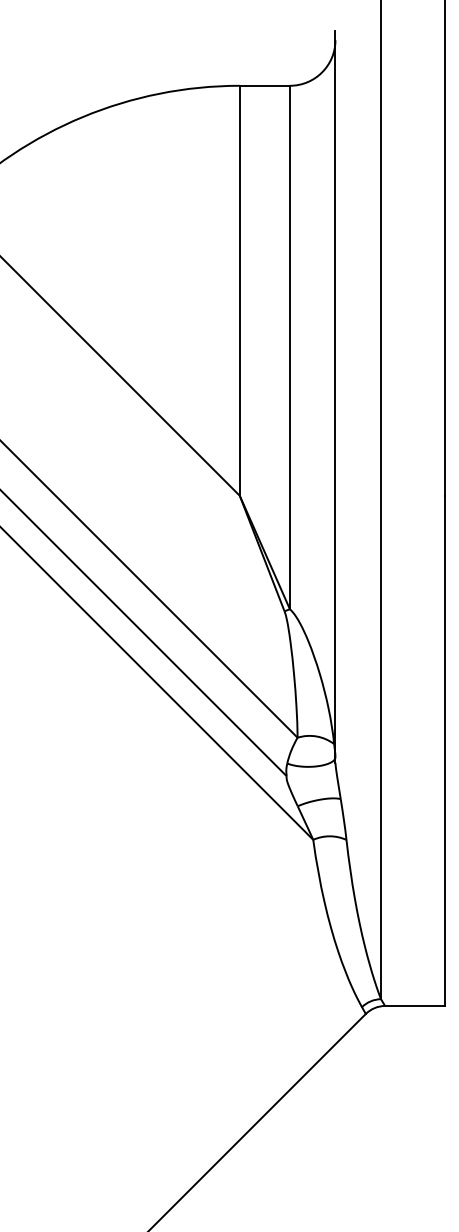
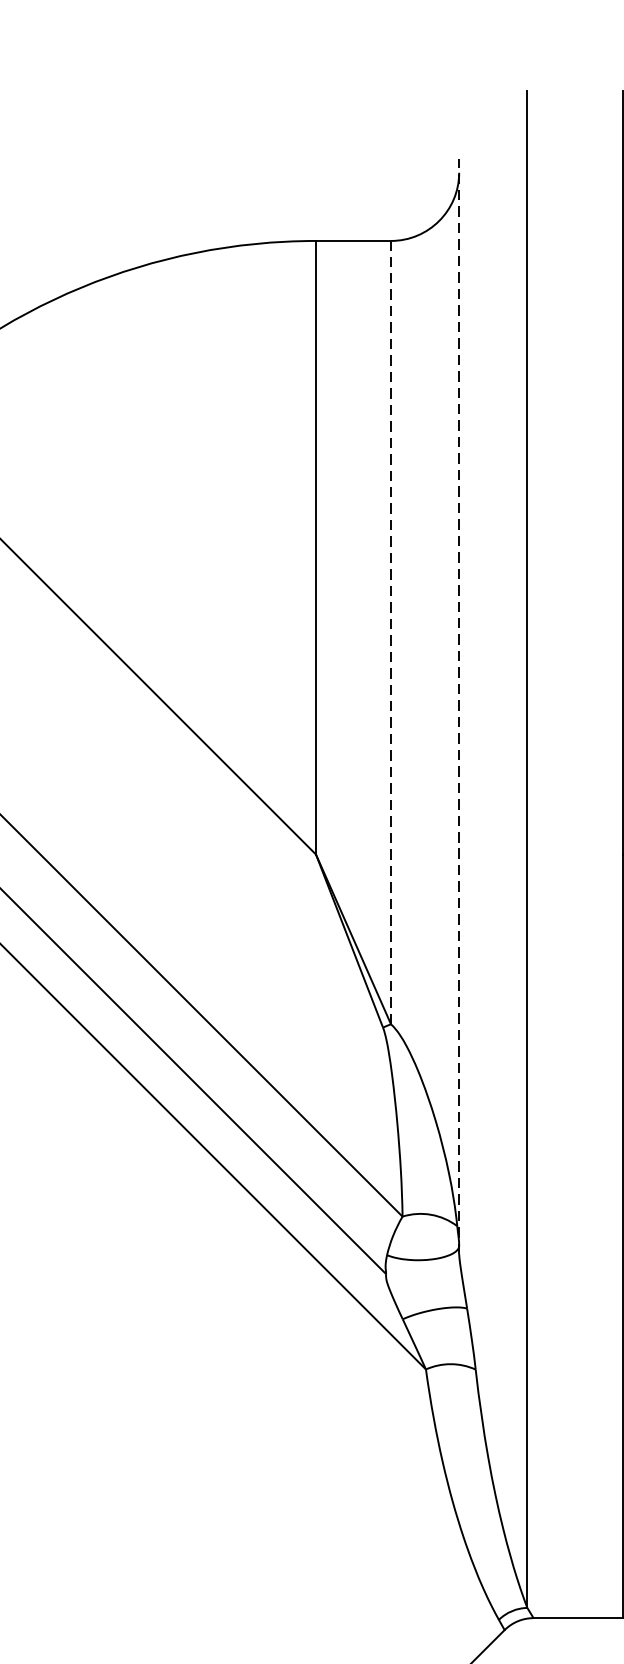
line: (289, 347) -> (390, 632), solid -> dashed
line: (335, 396) -> (459, 705), solid -> dashed

